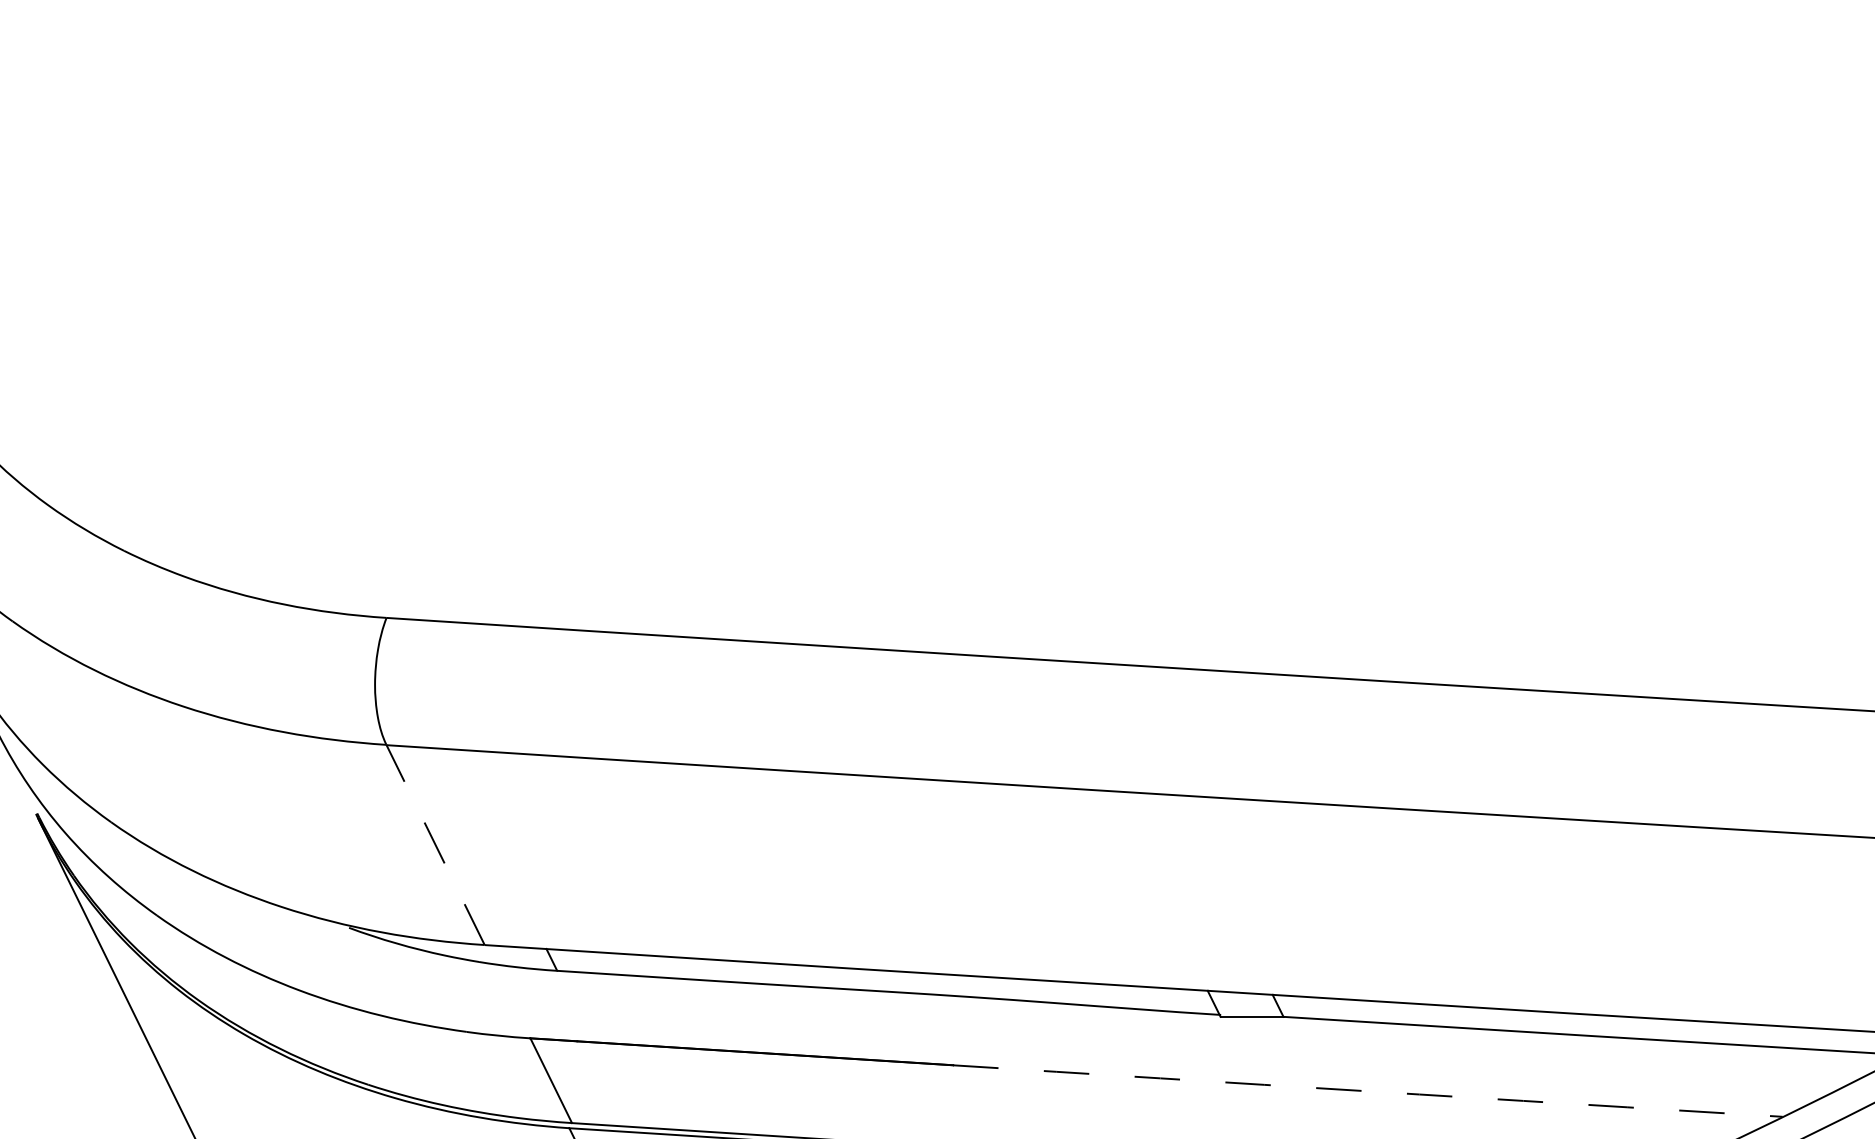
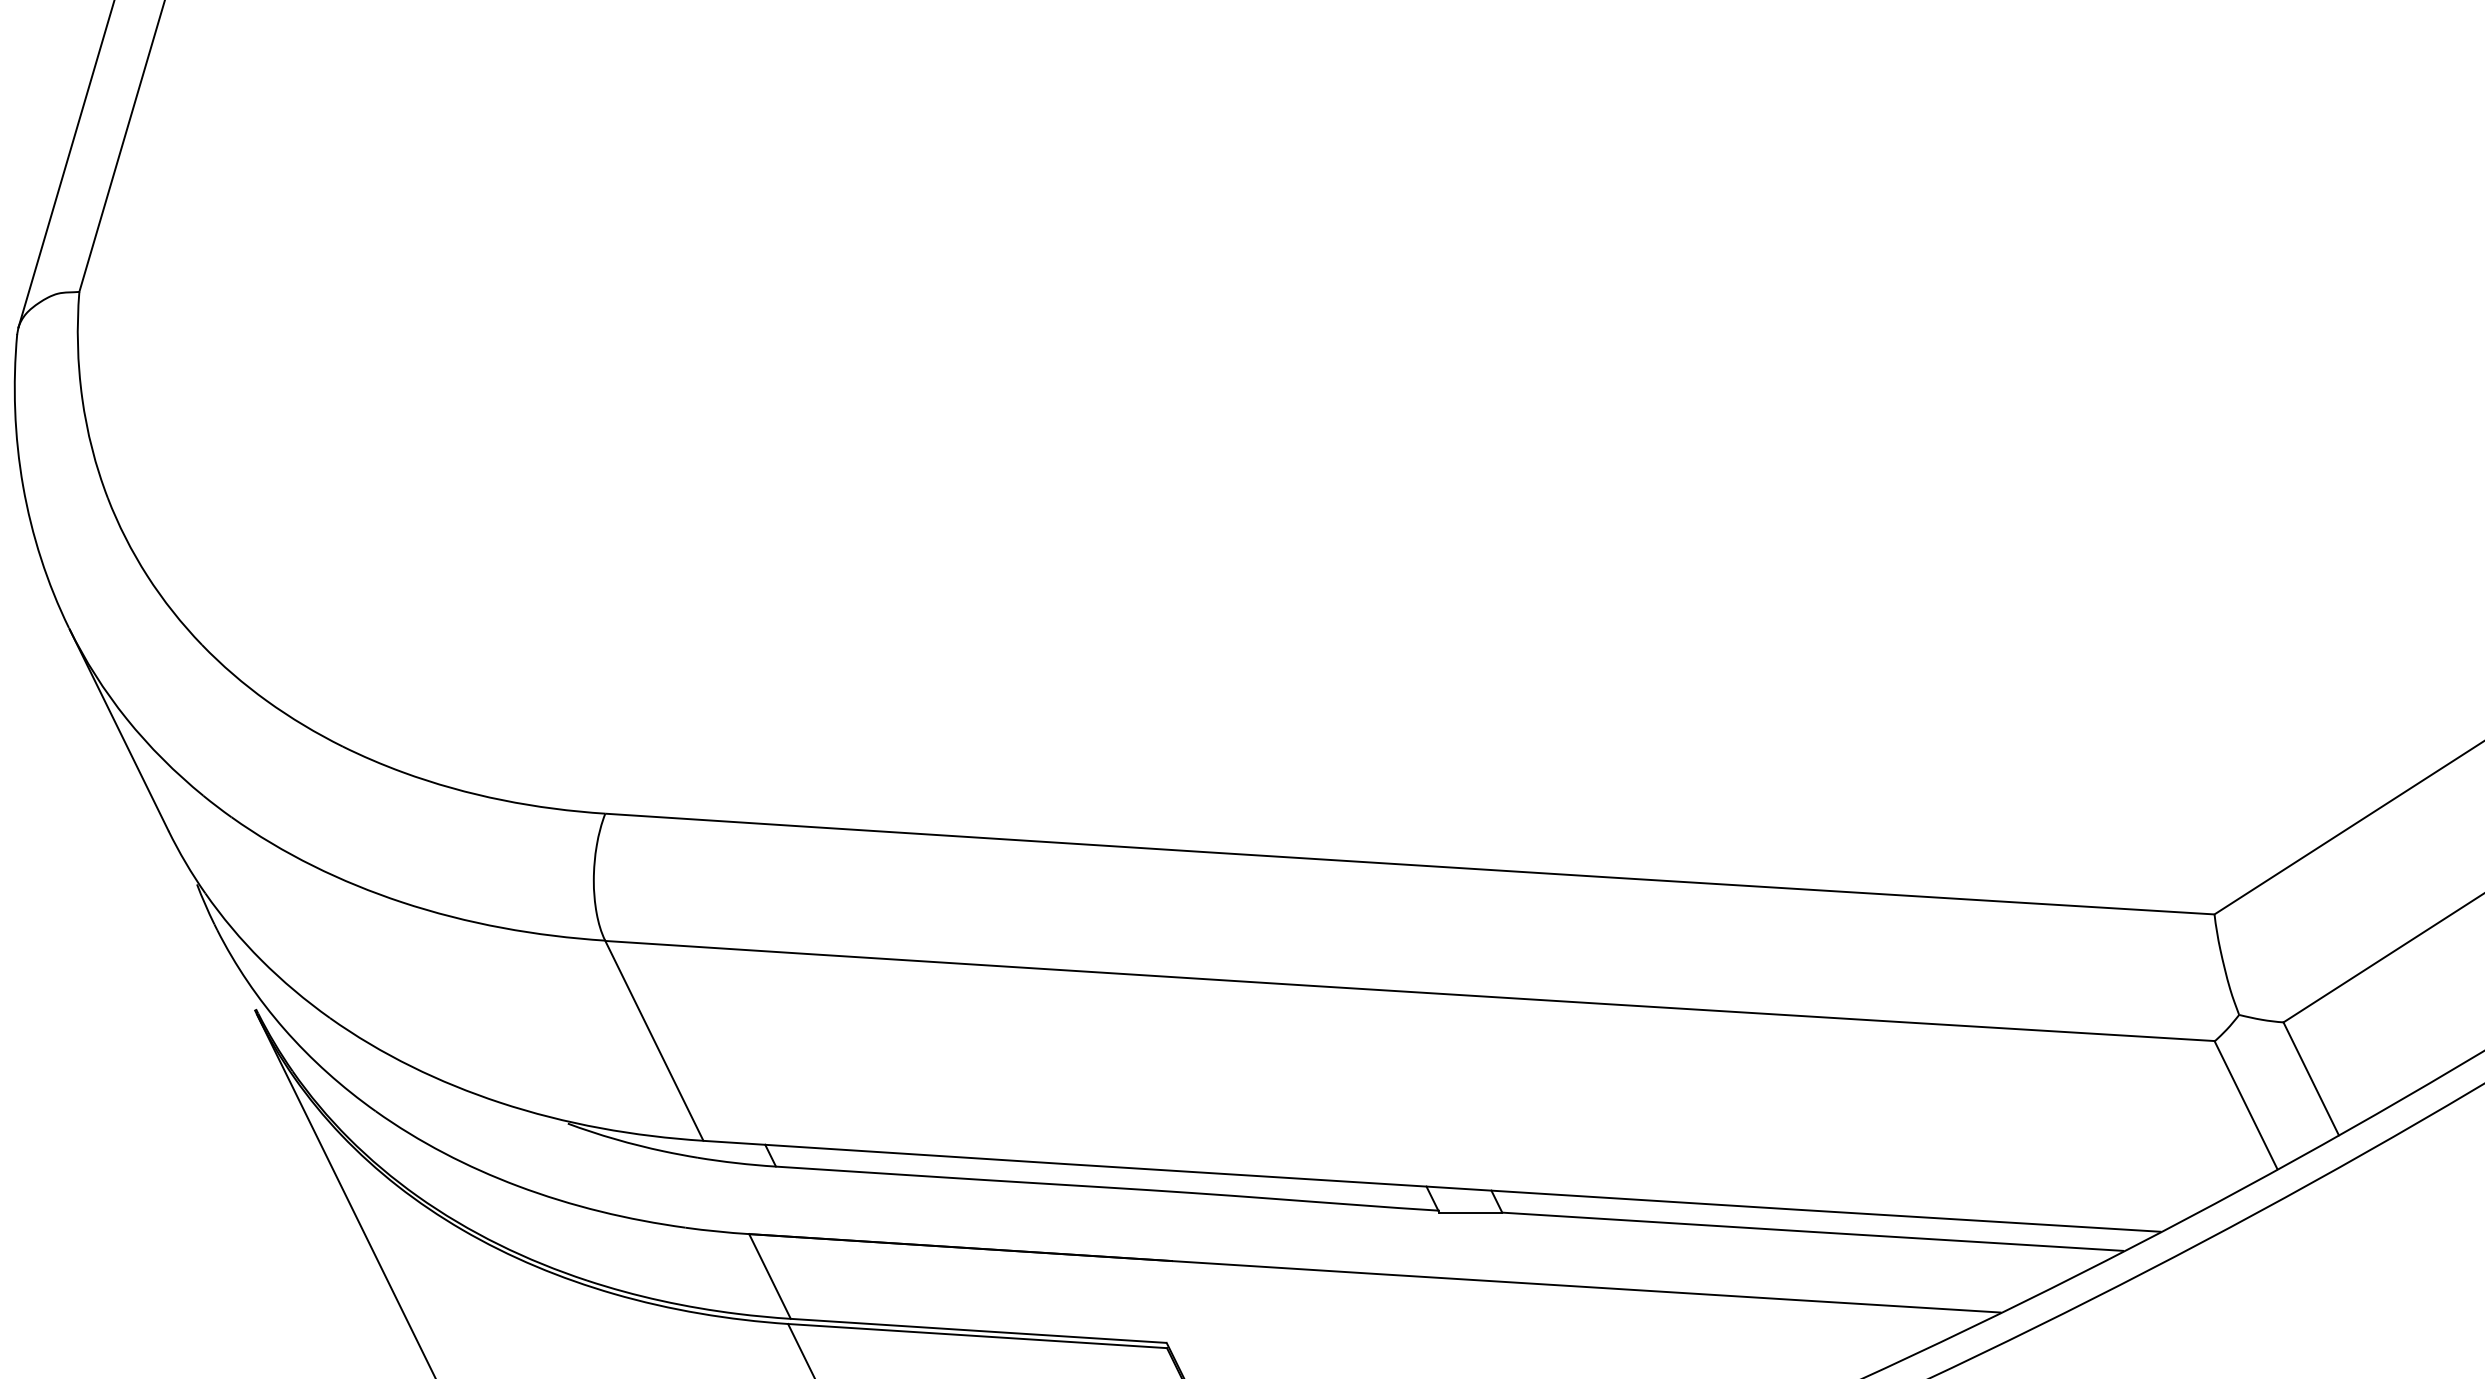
line: (435, 844) -> (654, 1040), dashed -> solid
arc: (1367, 1091) -> (1586, 1287), dashed -> solid

